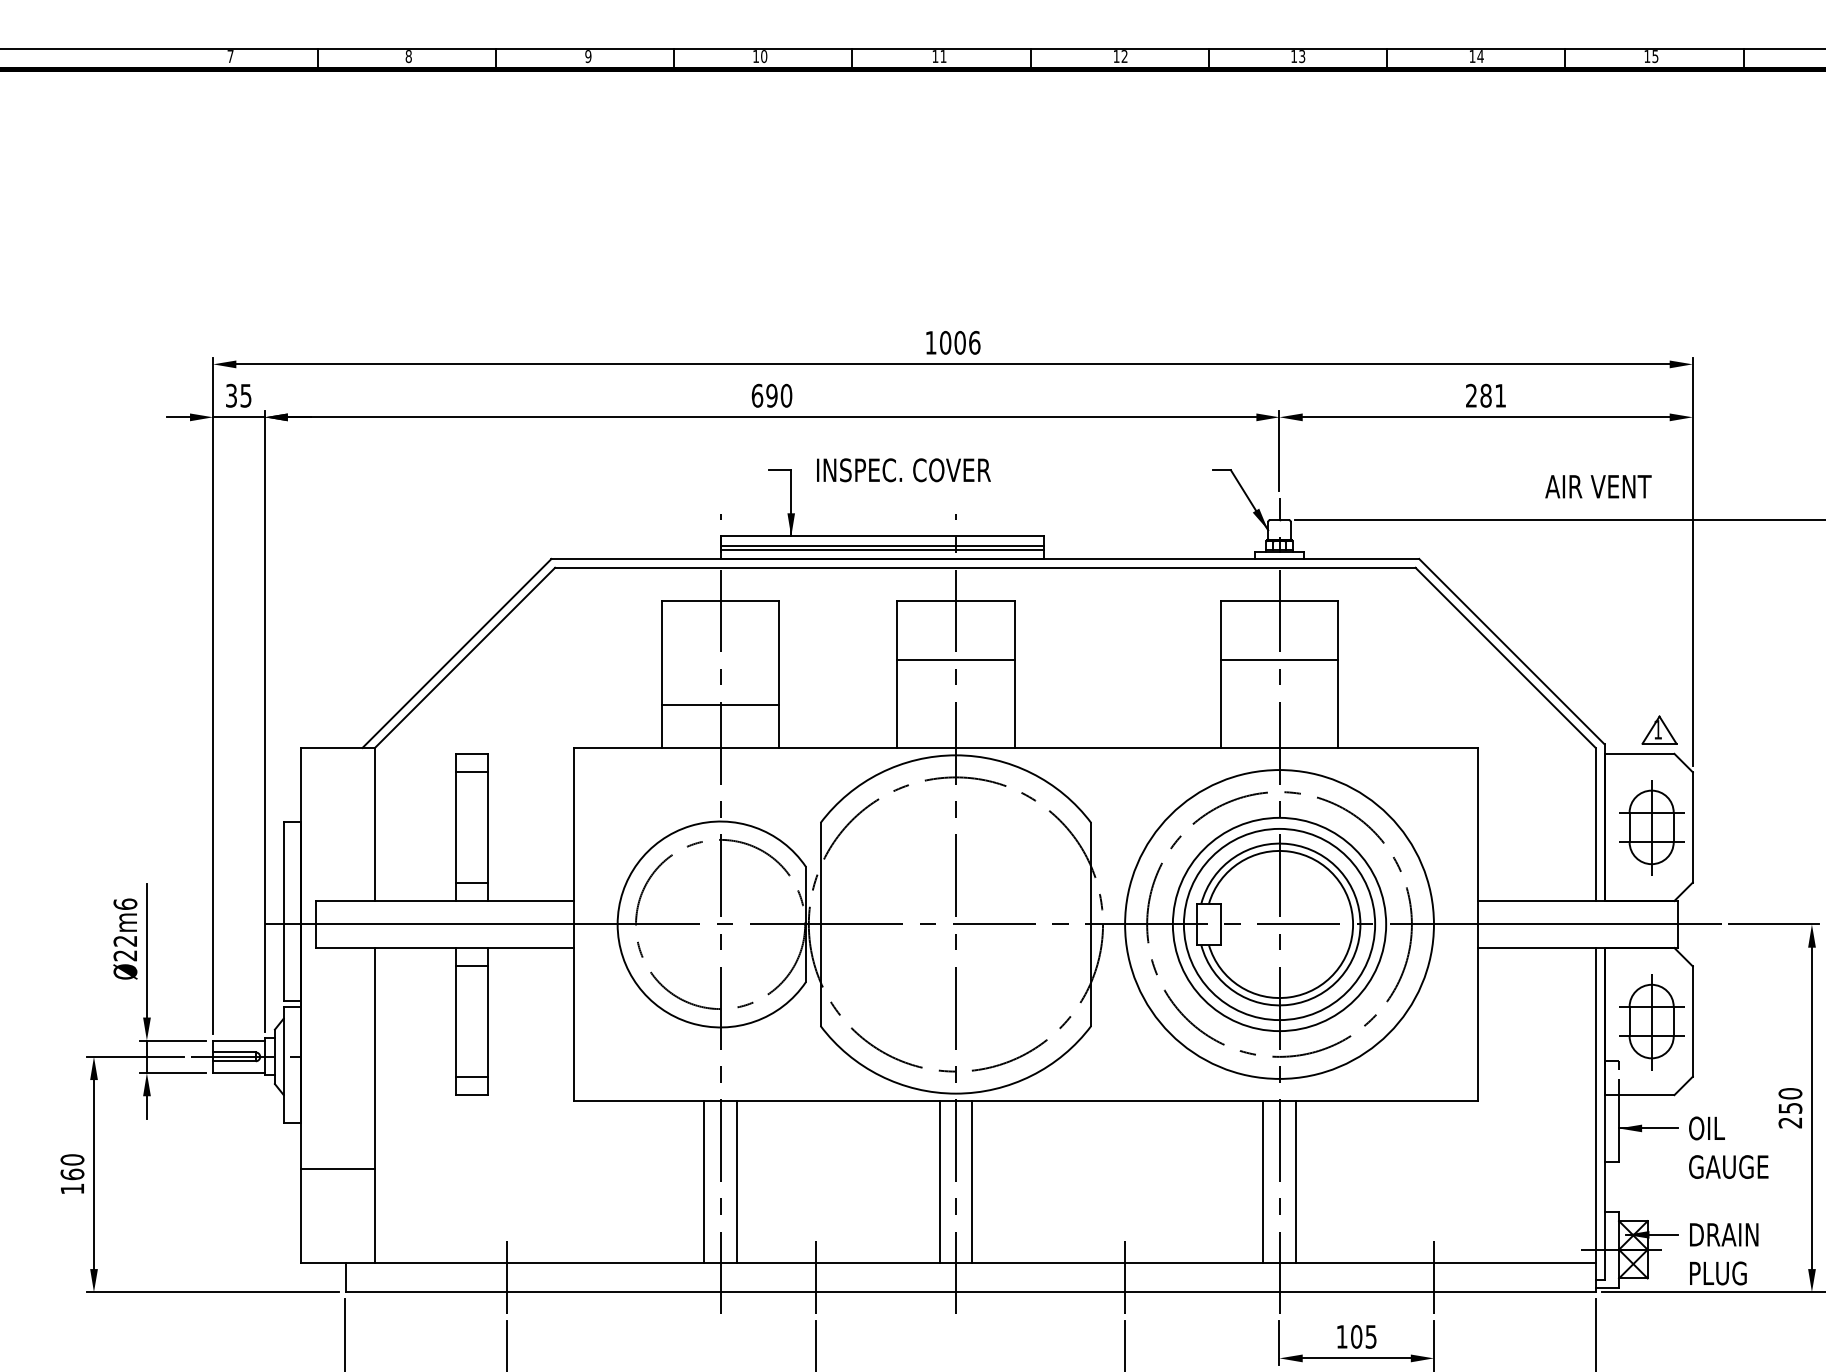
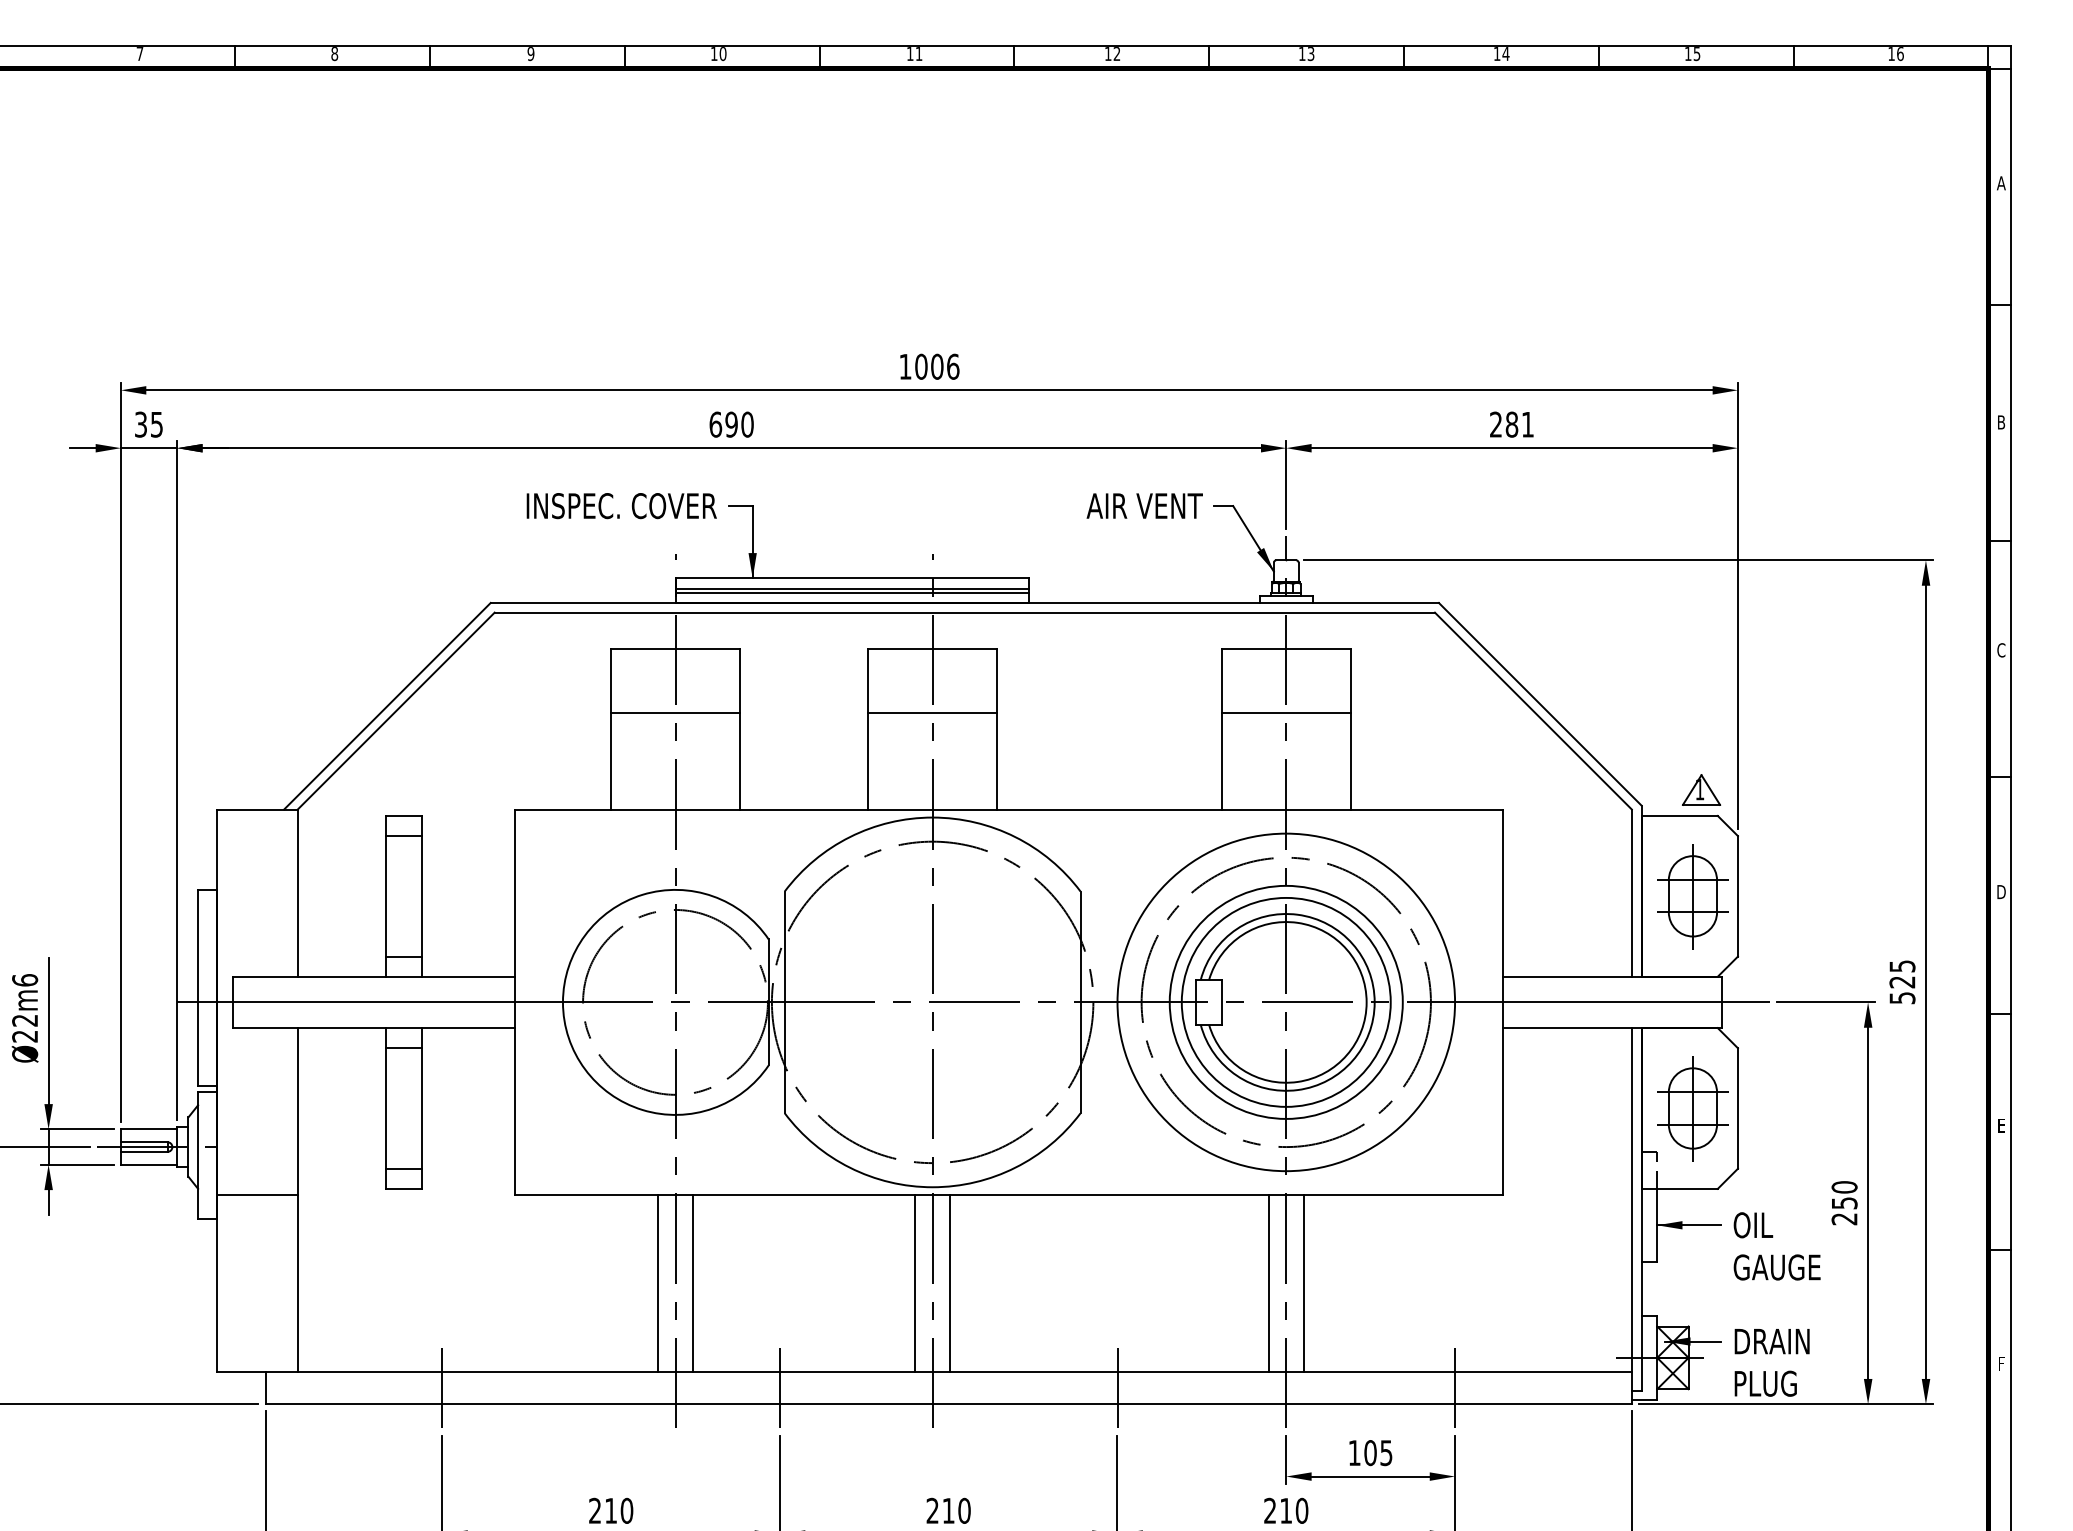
text: (903, 470) -> (621, 506), moved
text: (1598, 486) -> (1144, 505), moved
line: (720, 705) -> (675, 713), moved
line: (338, 1168) -> (257, 1195), moved

